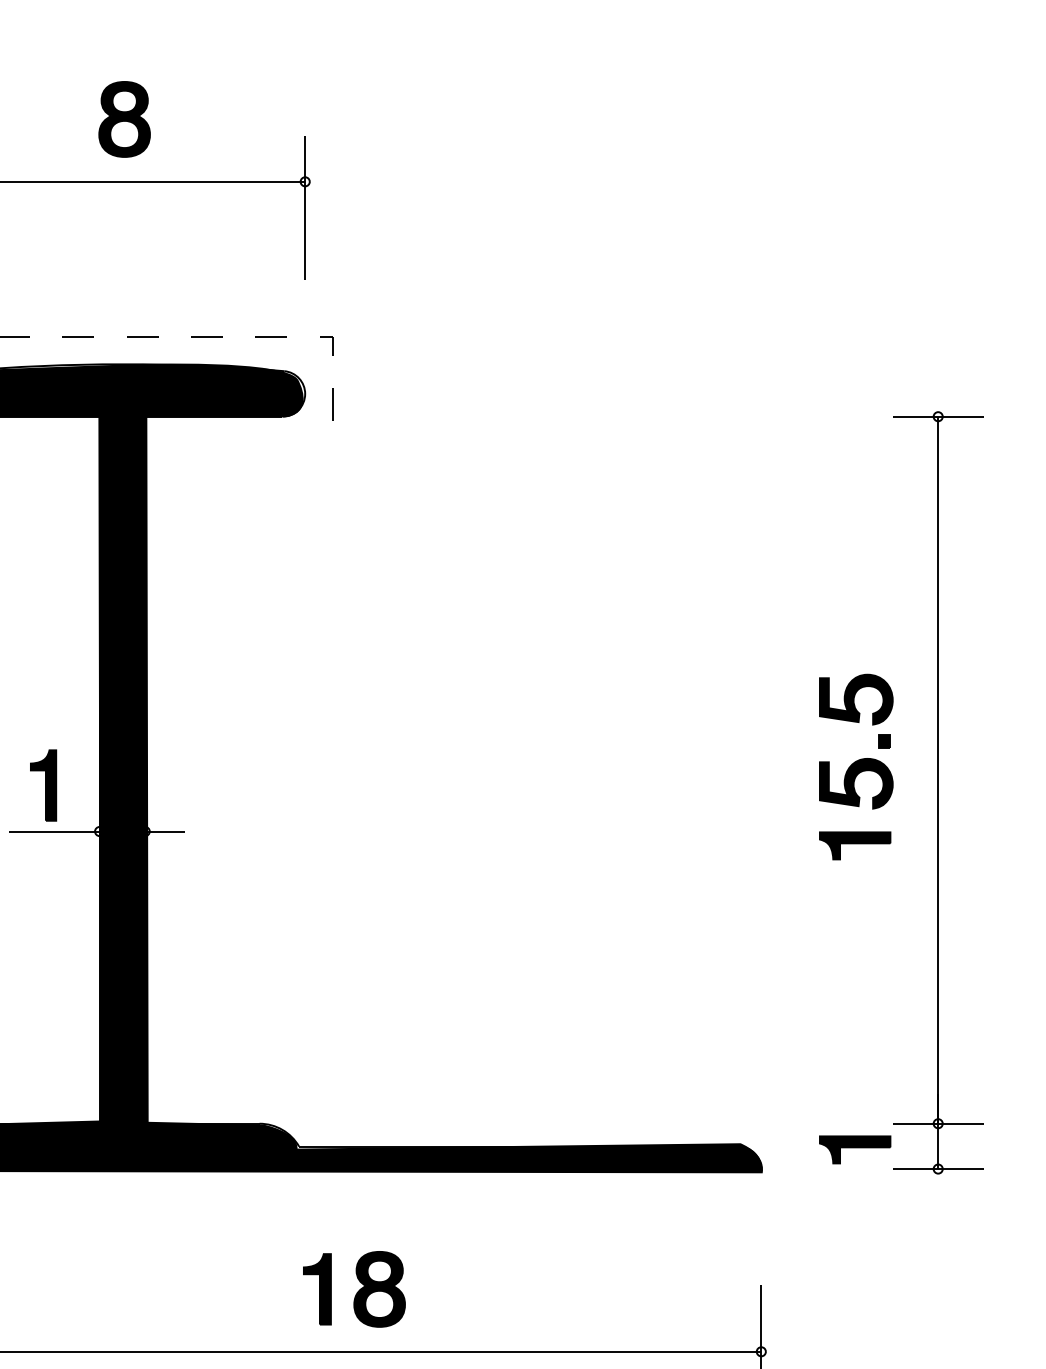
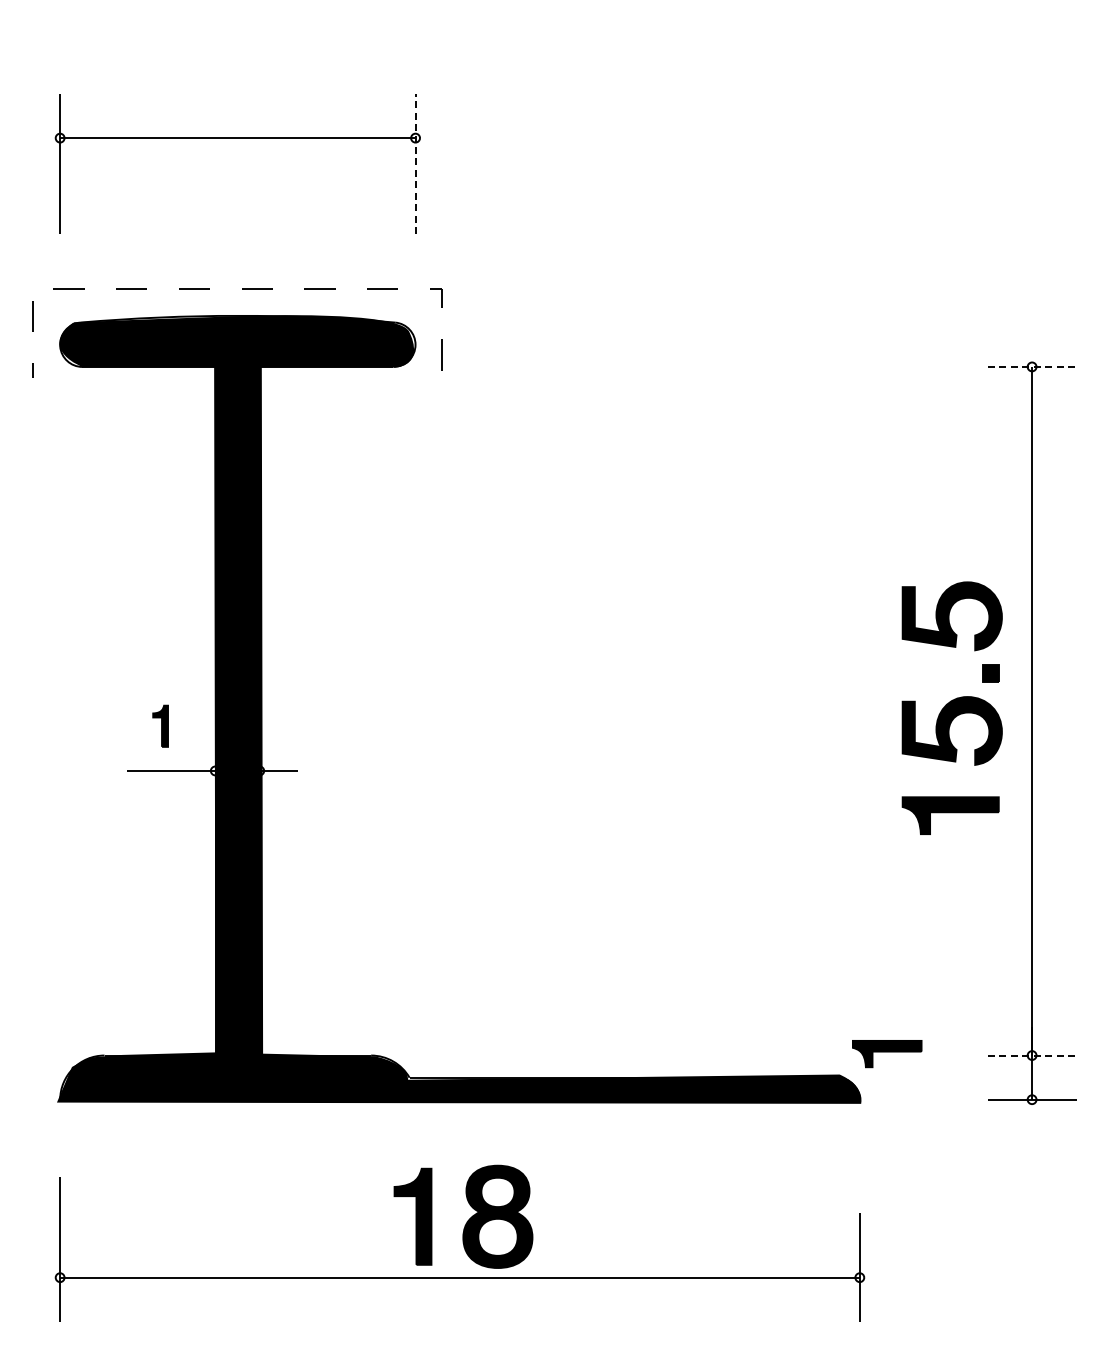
part: (124, 119) -> (239, 77), removed
line: (305, 207) -> (415, 163), solid -> dashed
line: (938, 416) -> (1032, 366), solid -> dashed
part: (856, 766) -> (952, 707), size x1.4
part: (43, 785) -> (160, 726), size x0.6
line: (938, 1123) -> (1032, 1055), solid -> dashed
part: (855, 1150) -> (887, 1054), moved
part: (354, 1288) -> (463, 1216), size x1.4

